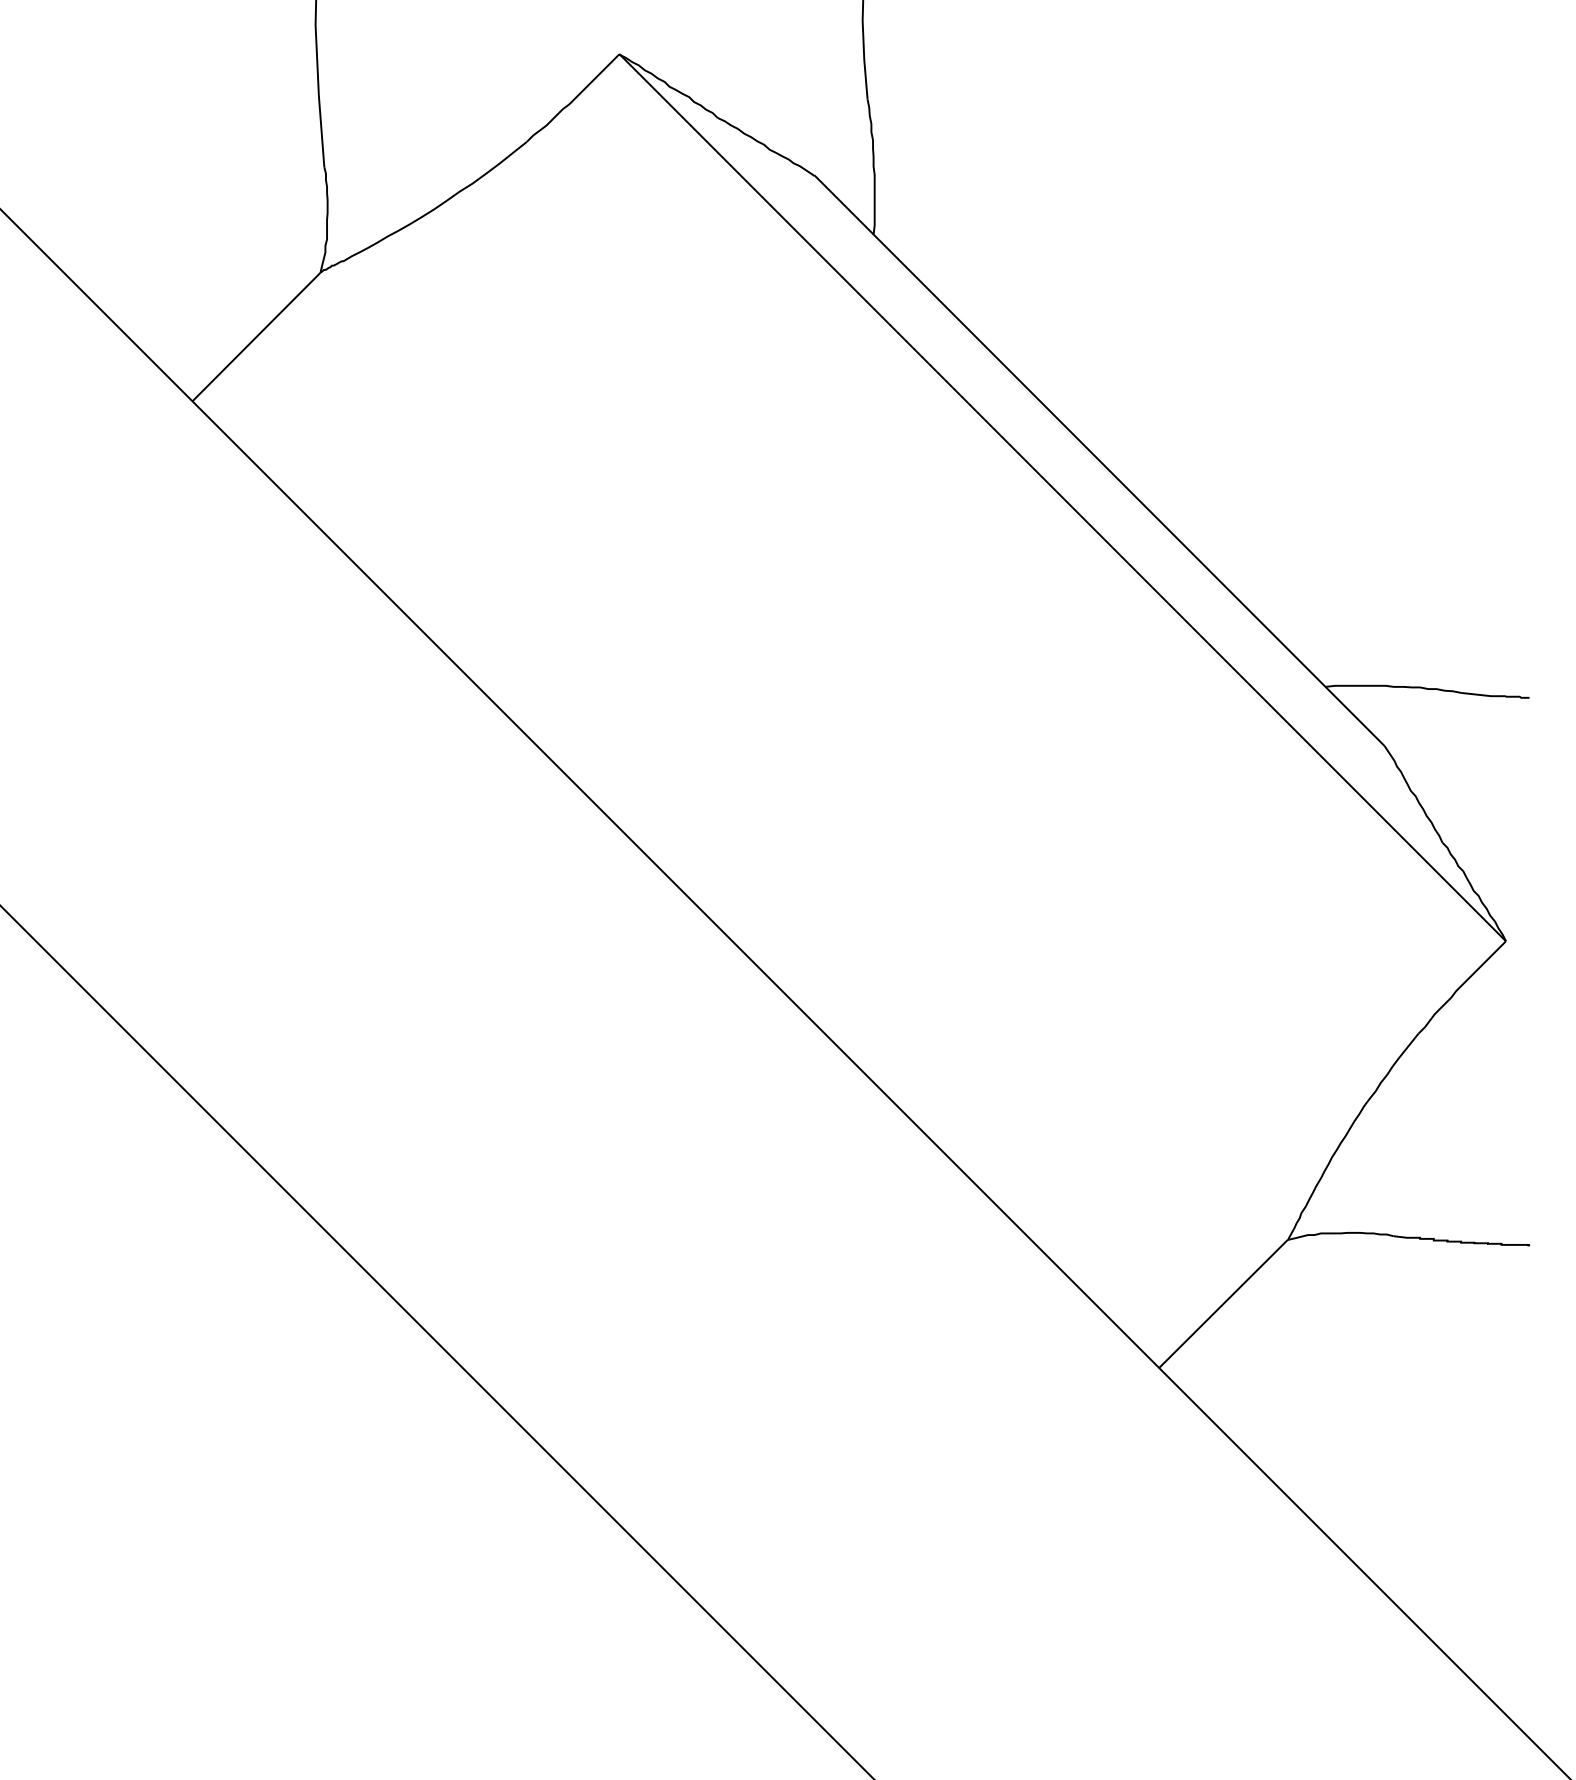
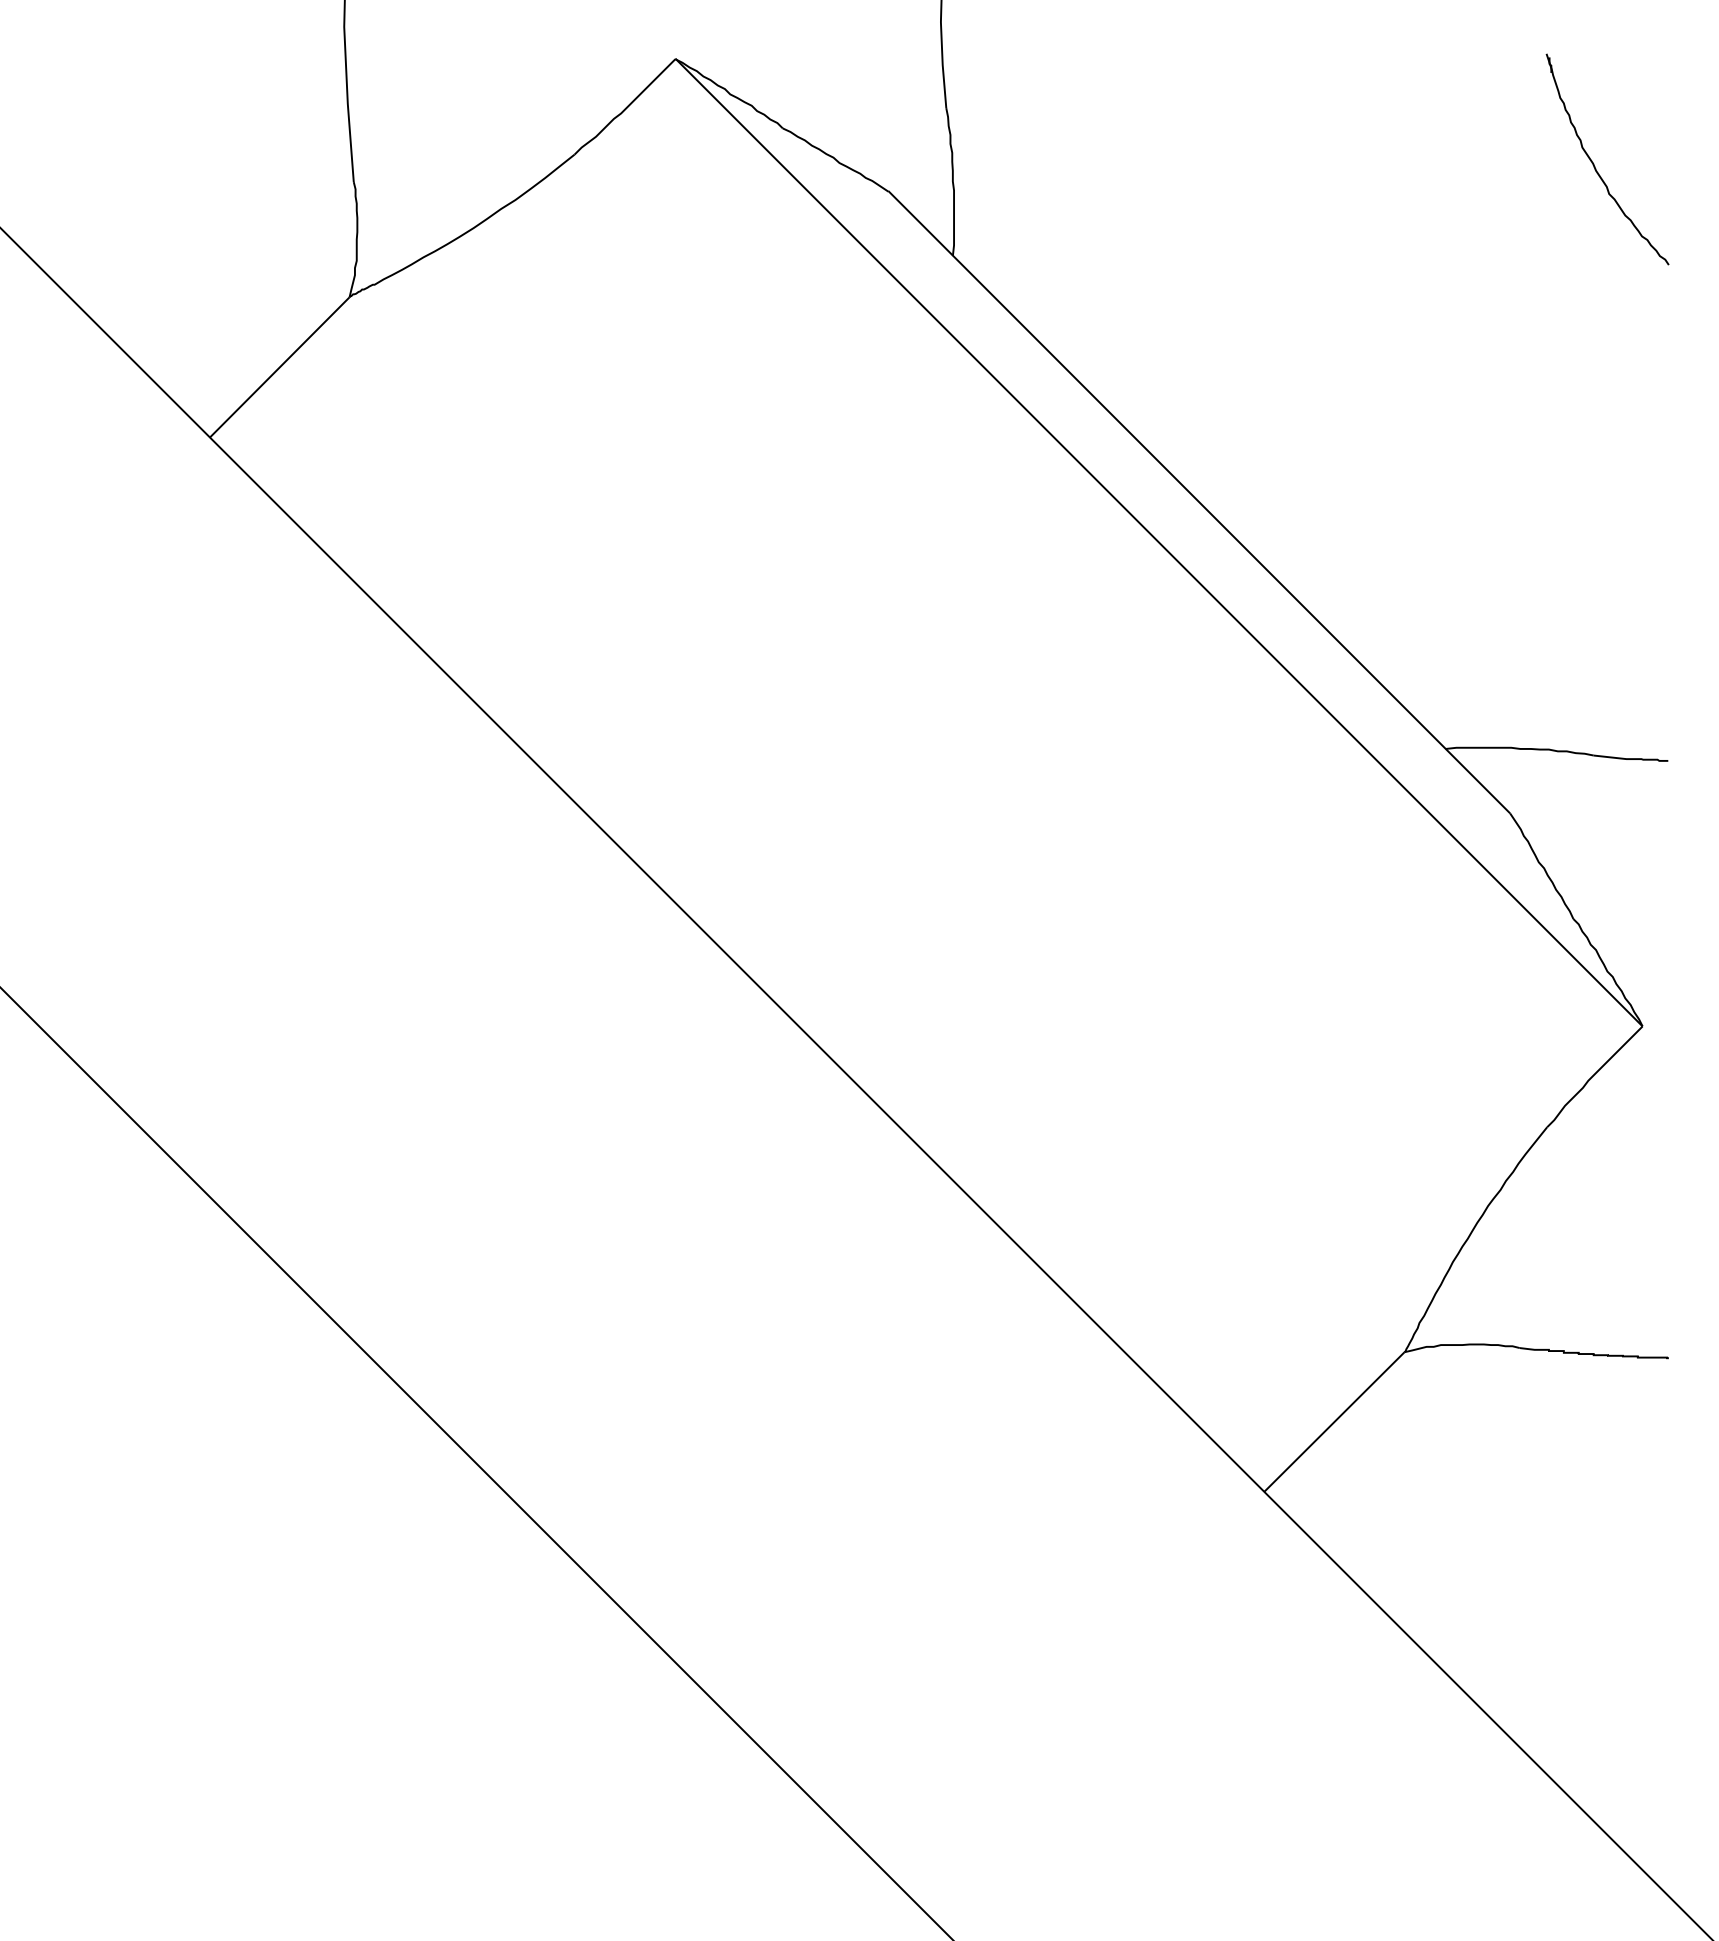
part: (1462, 151) -> (1595, 165), added

